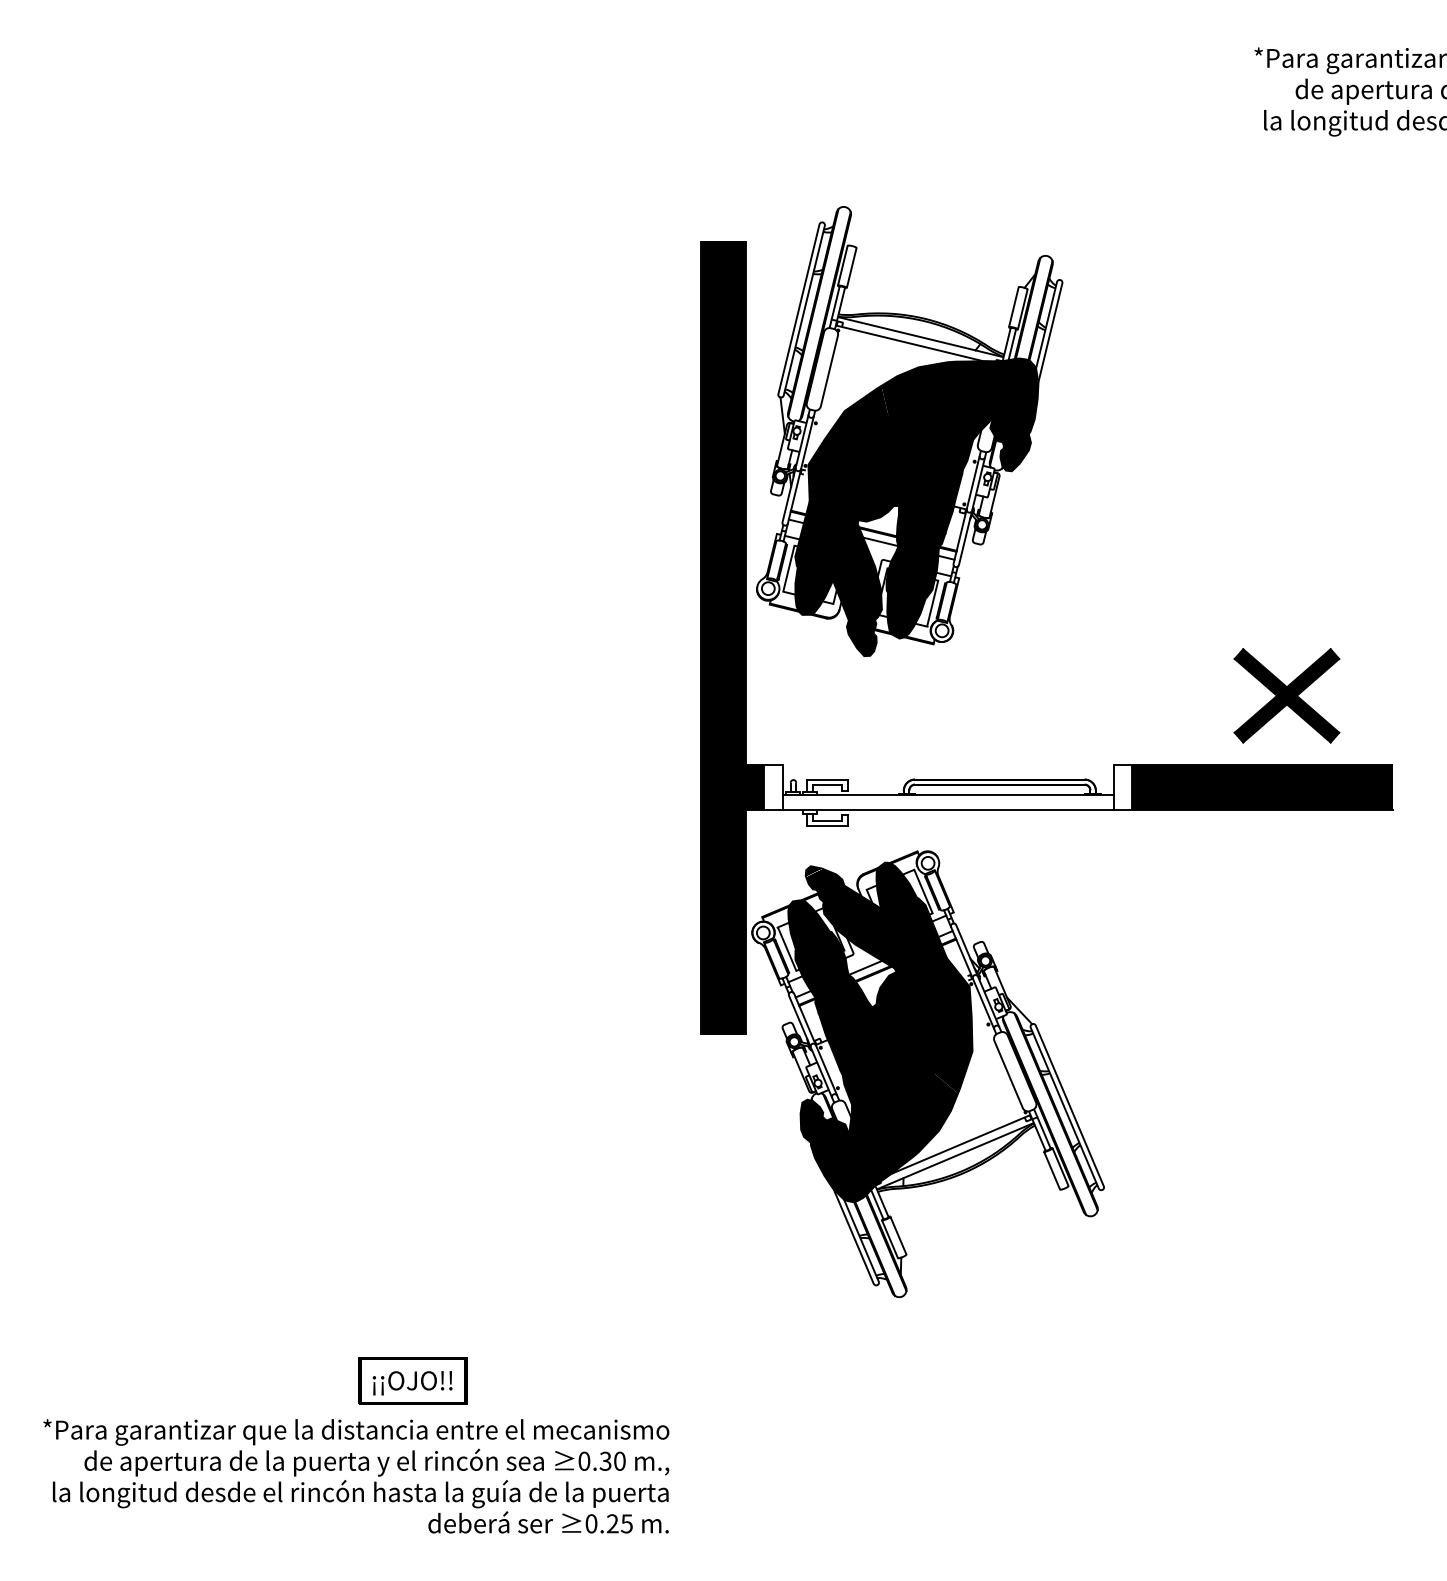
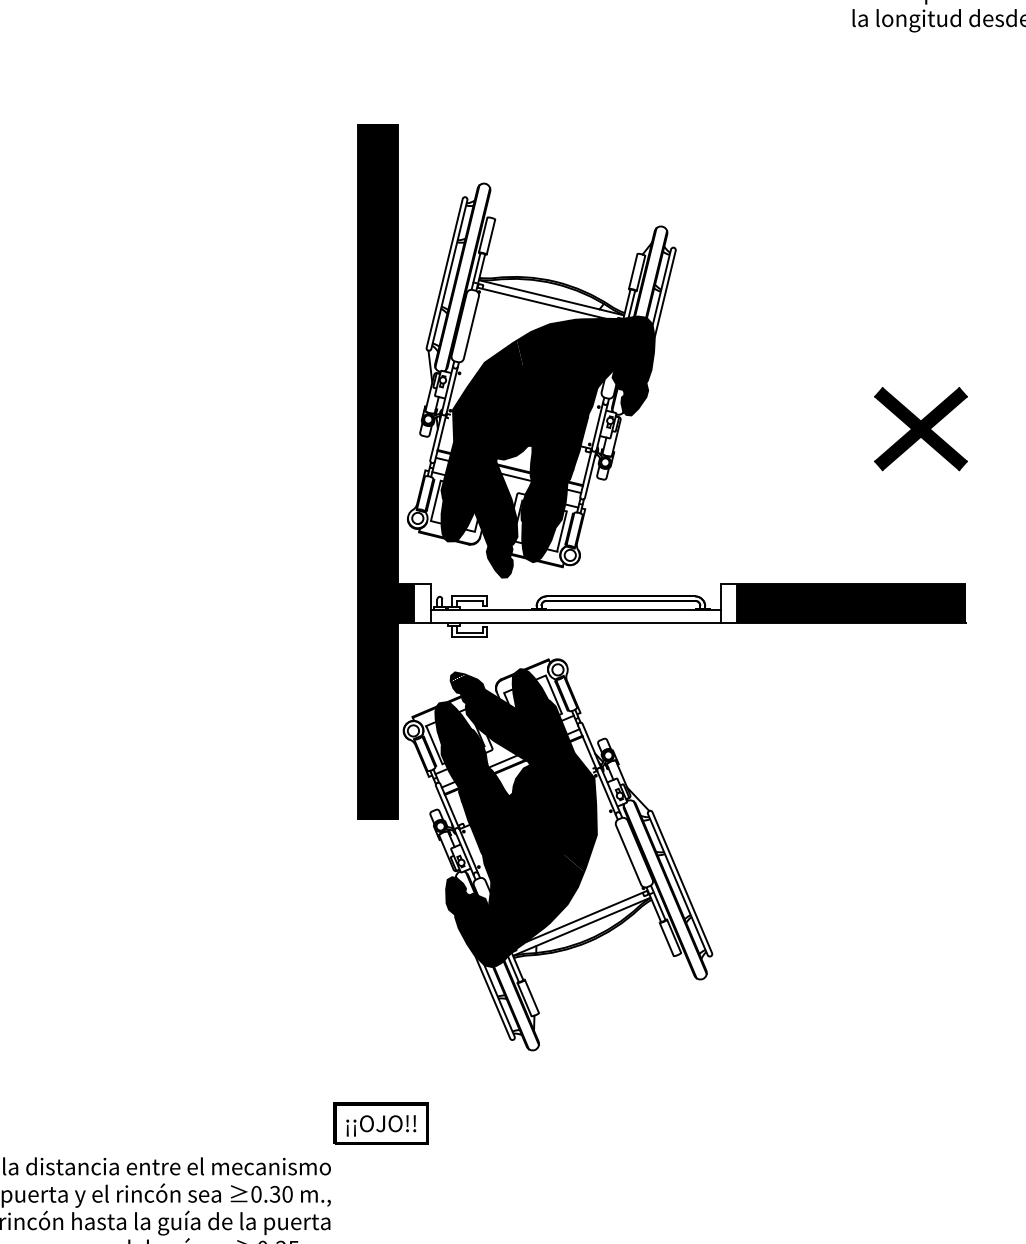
part: (909, 431) -> (541, 380), moved
part: (1286, 695) -> (920, 428), moved
text: (412, 1380) -> (381, 1123), moved

